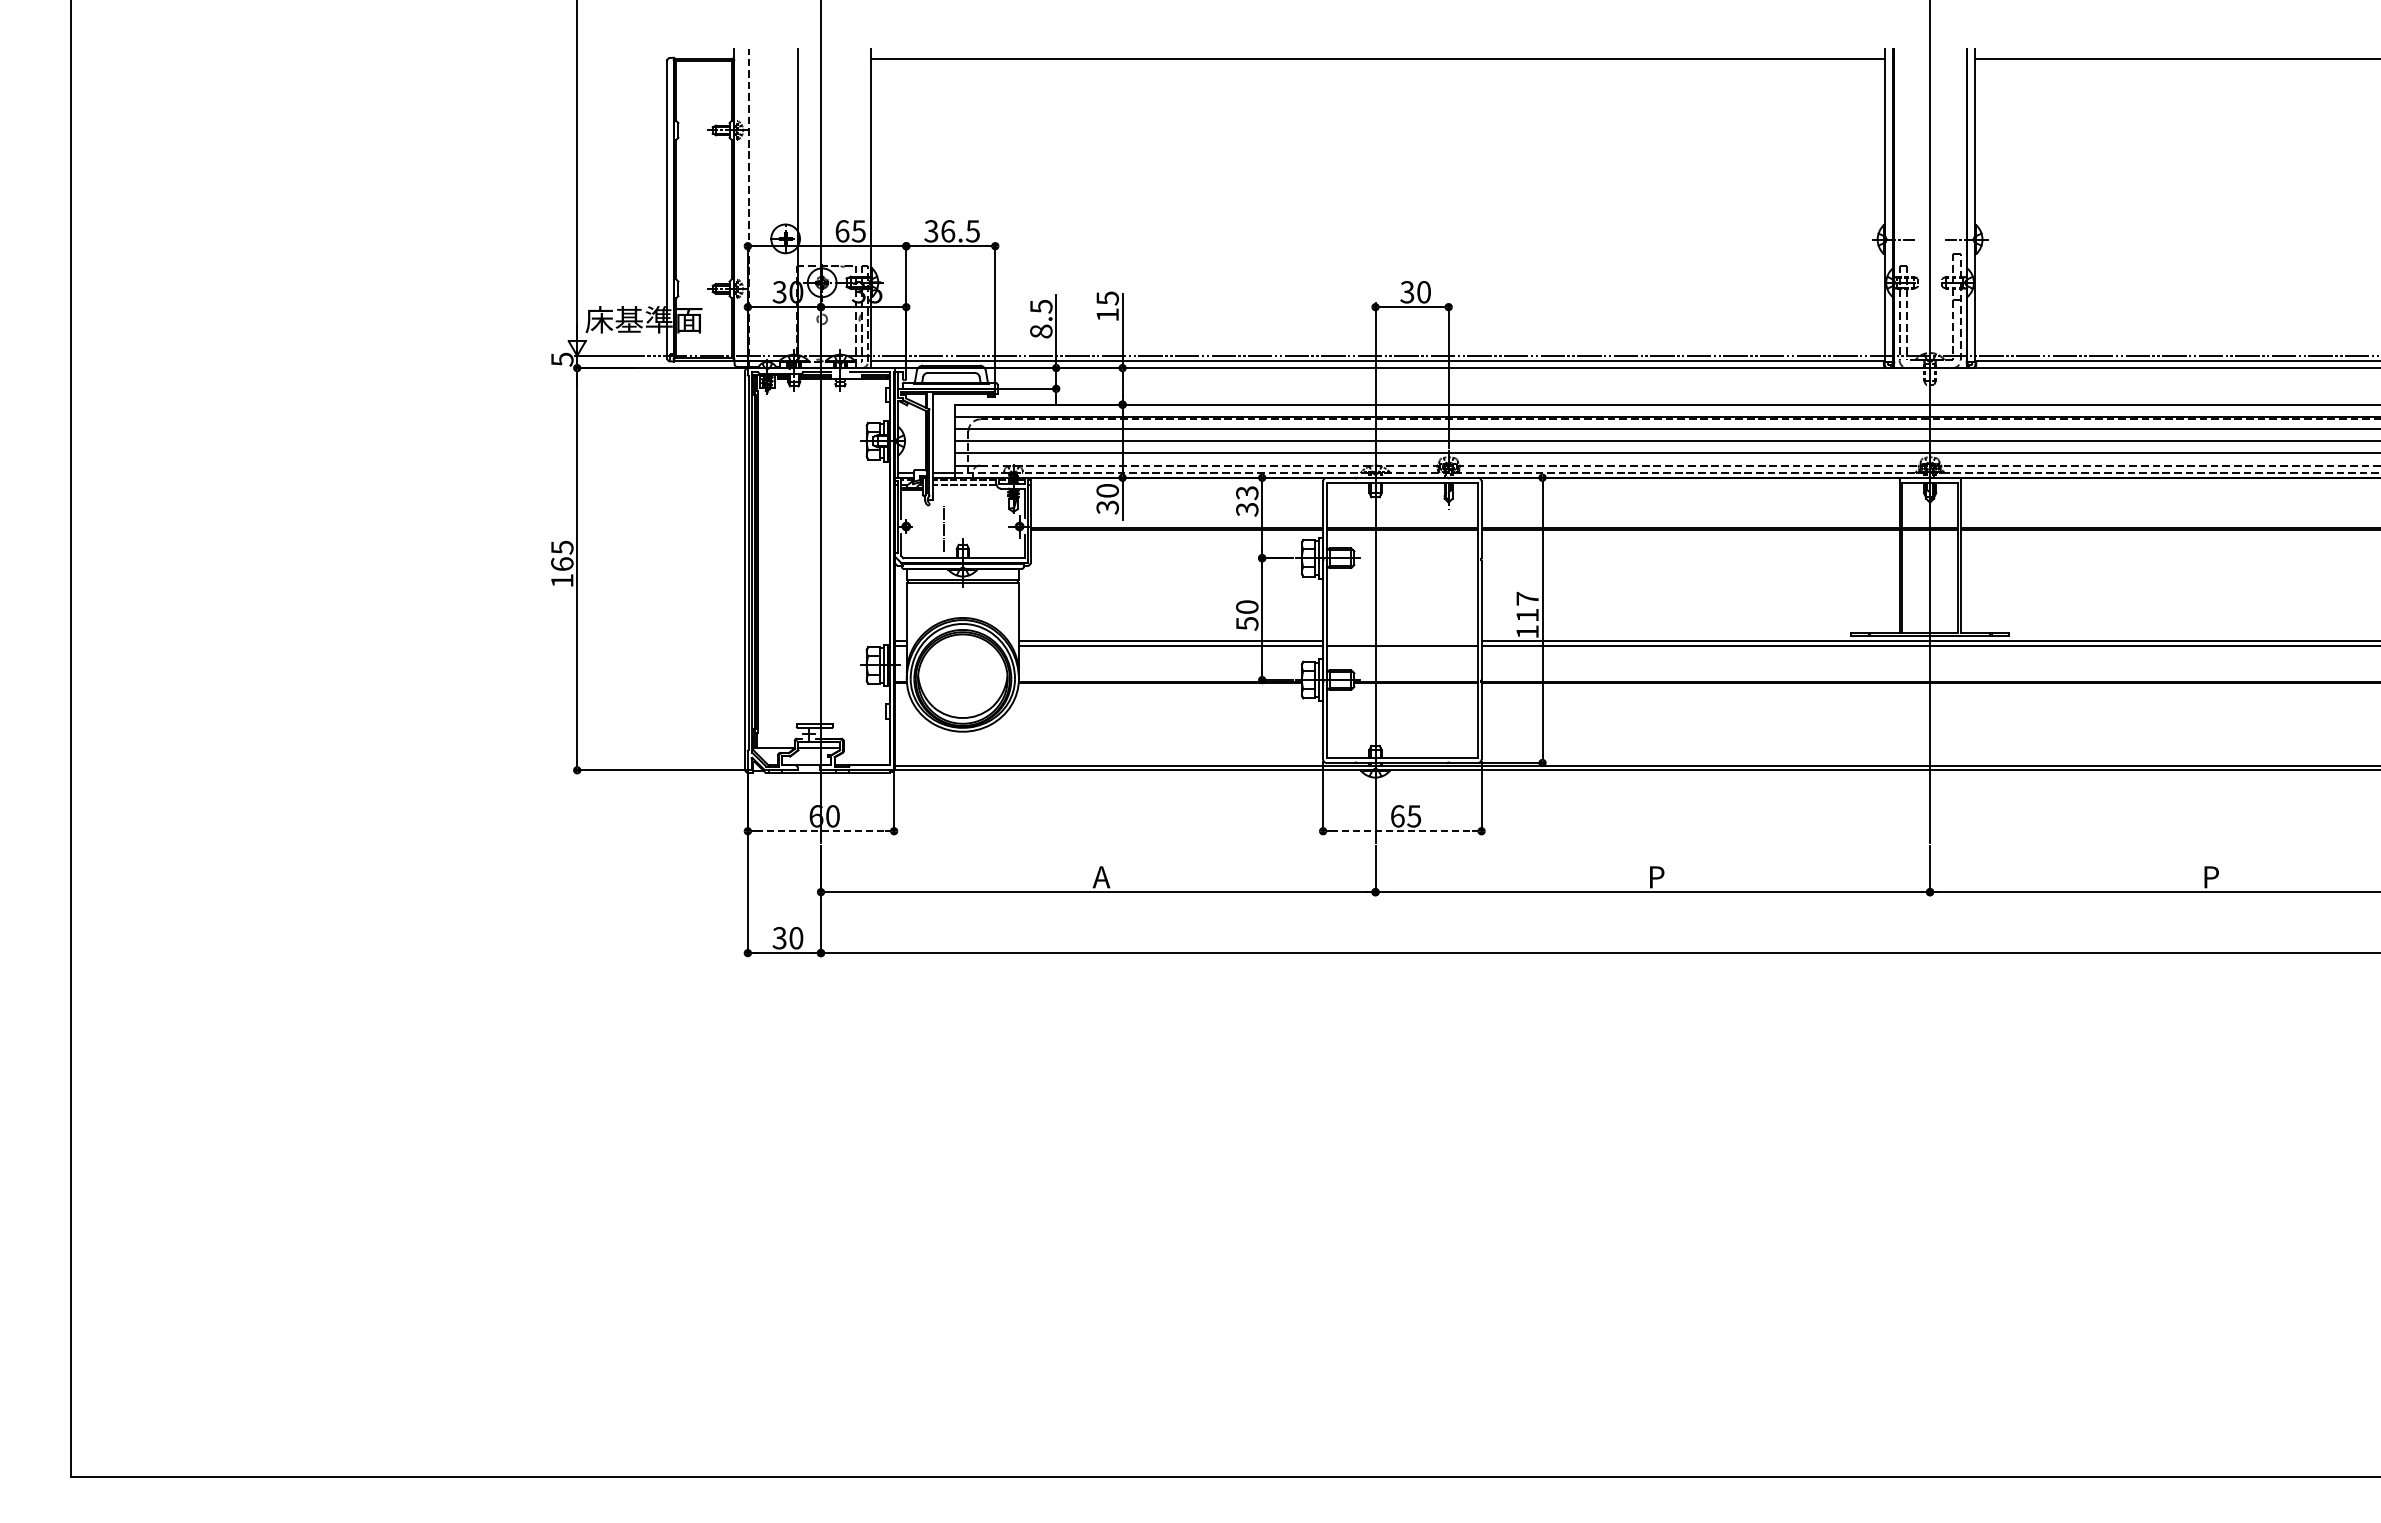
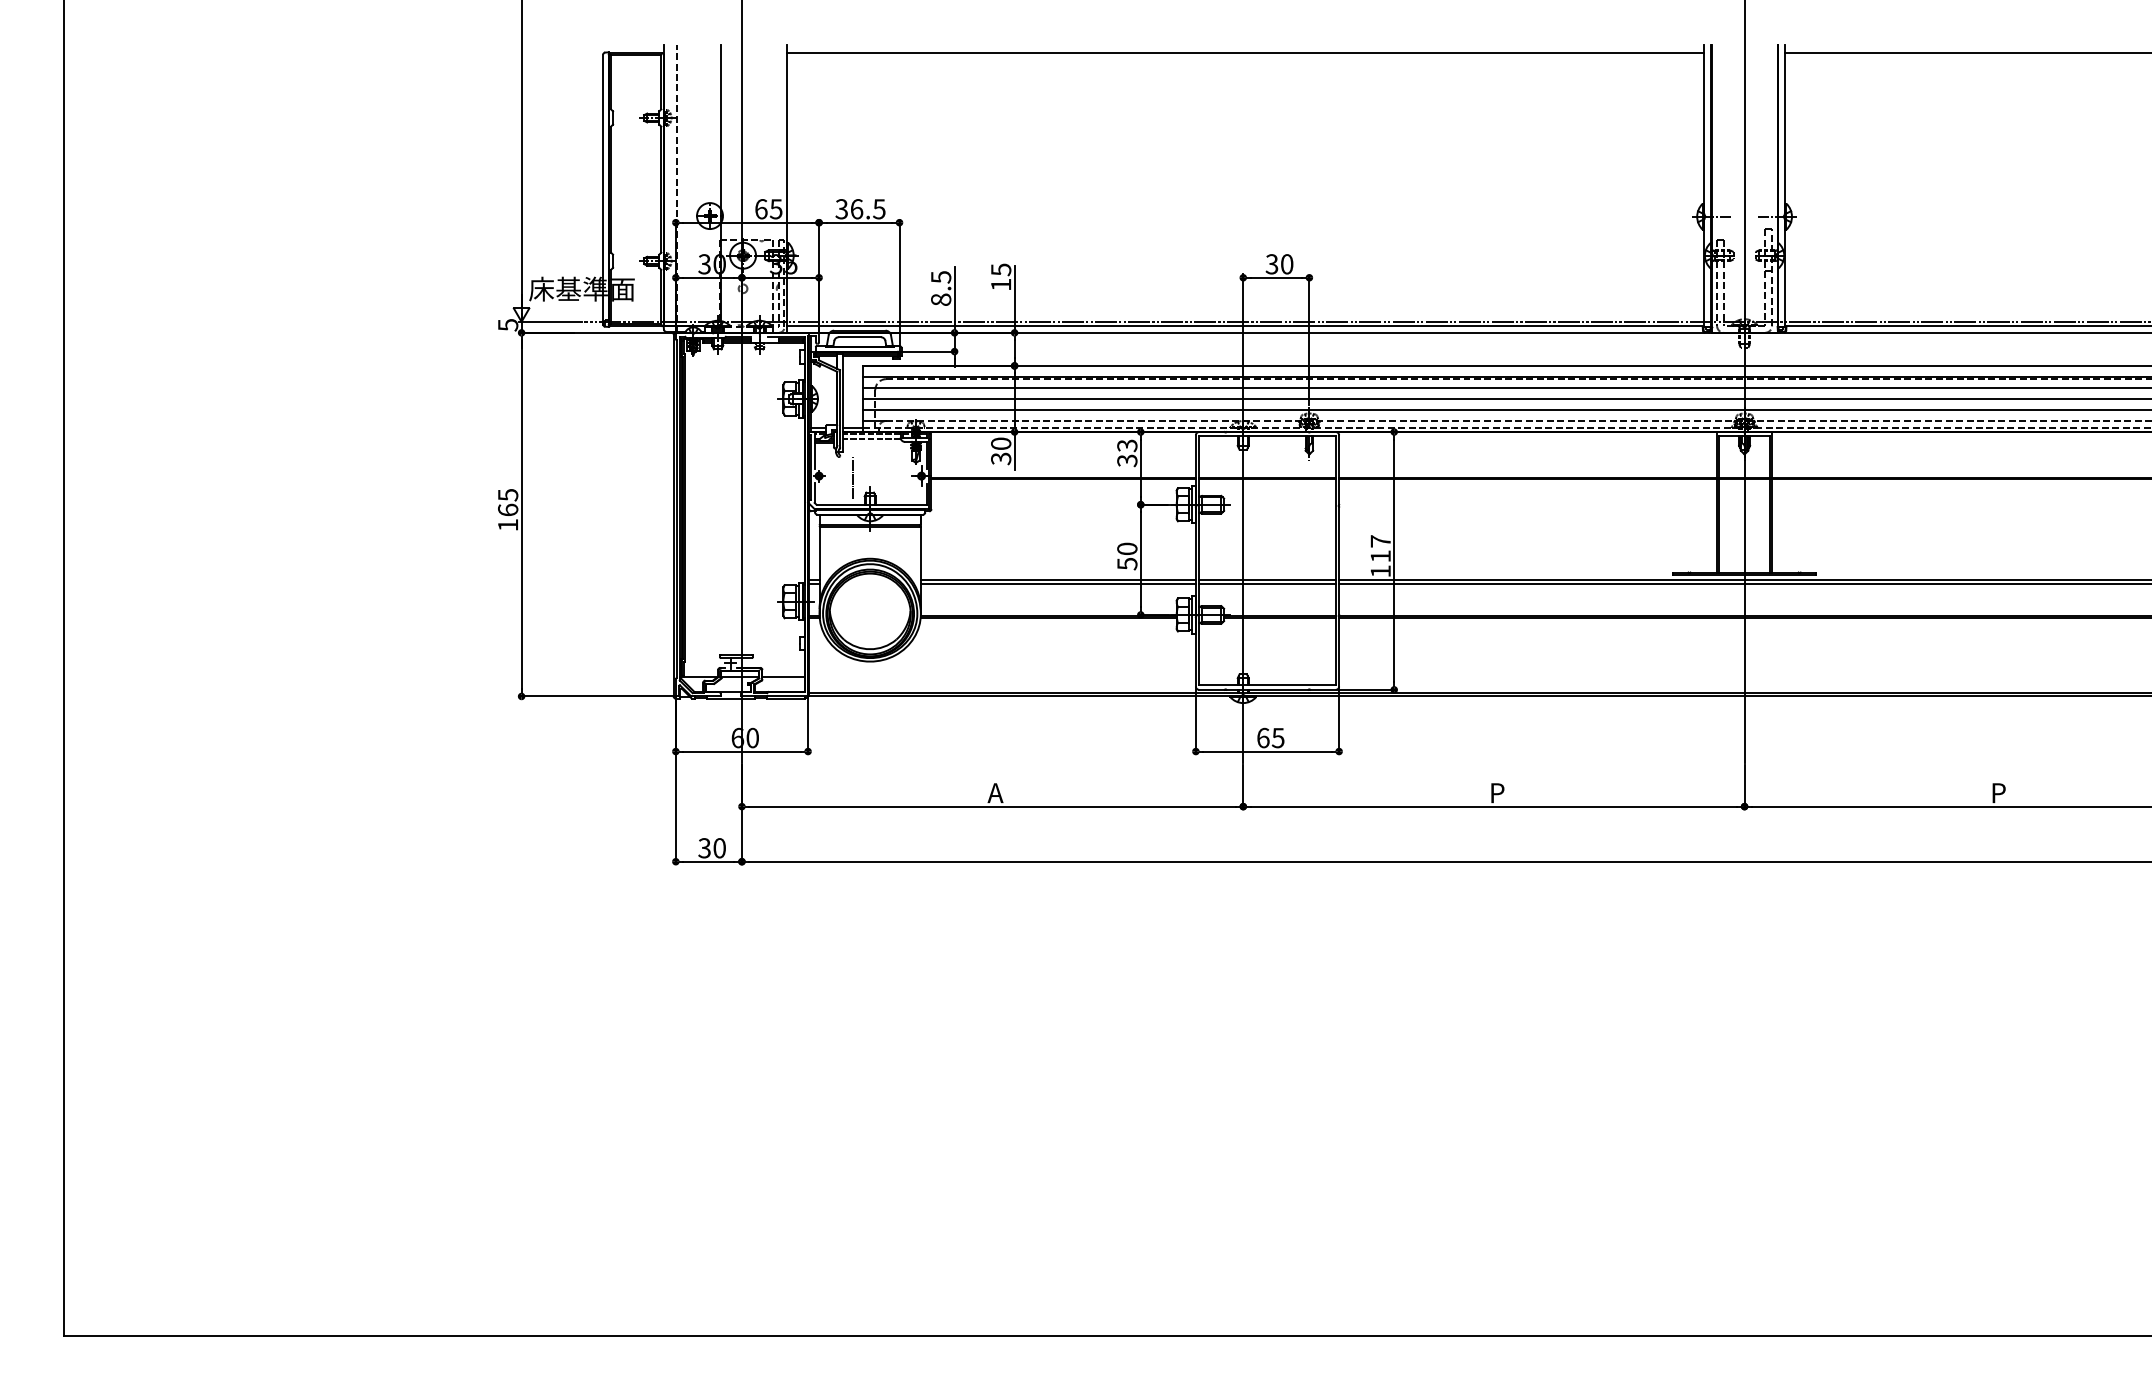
line: (1401, 641) -> (1266, 580), added
line: (866, 748) -> (783, 676), added
line: (820, 831) -> (741, 751), dashed -> solid
line: (1402, 831) -> (1267, 751), dashed -> solid

